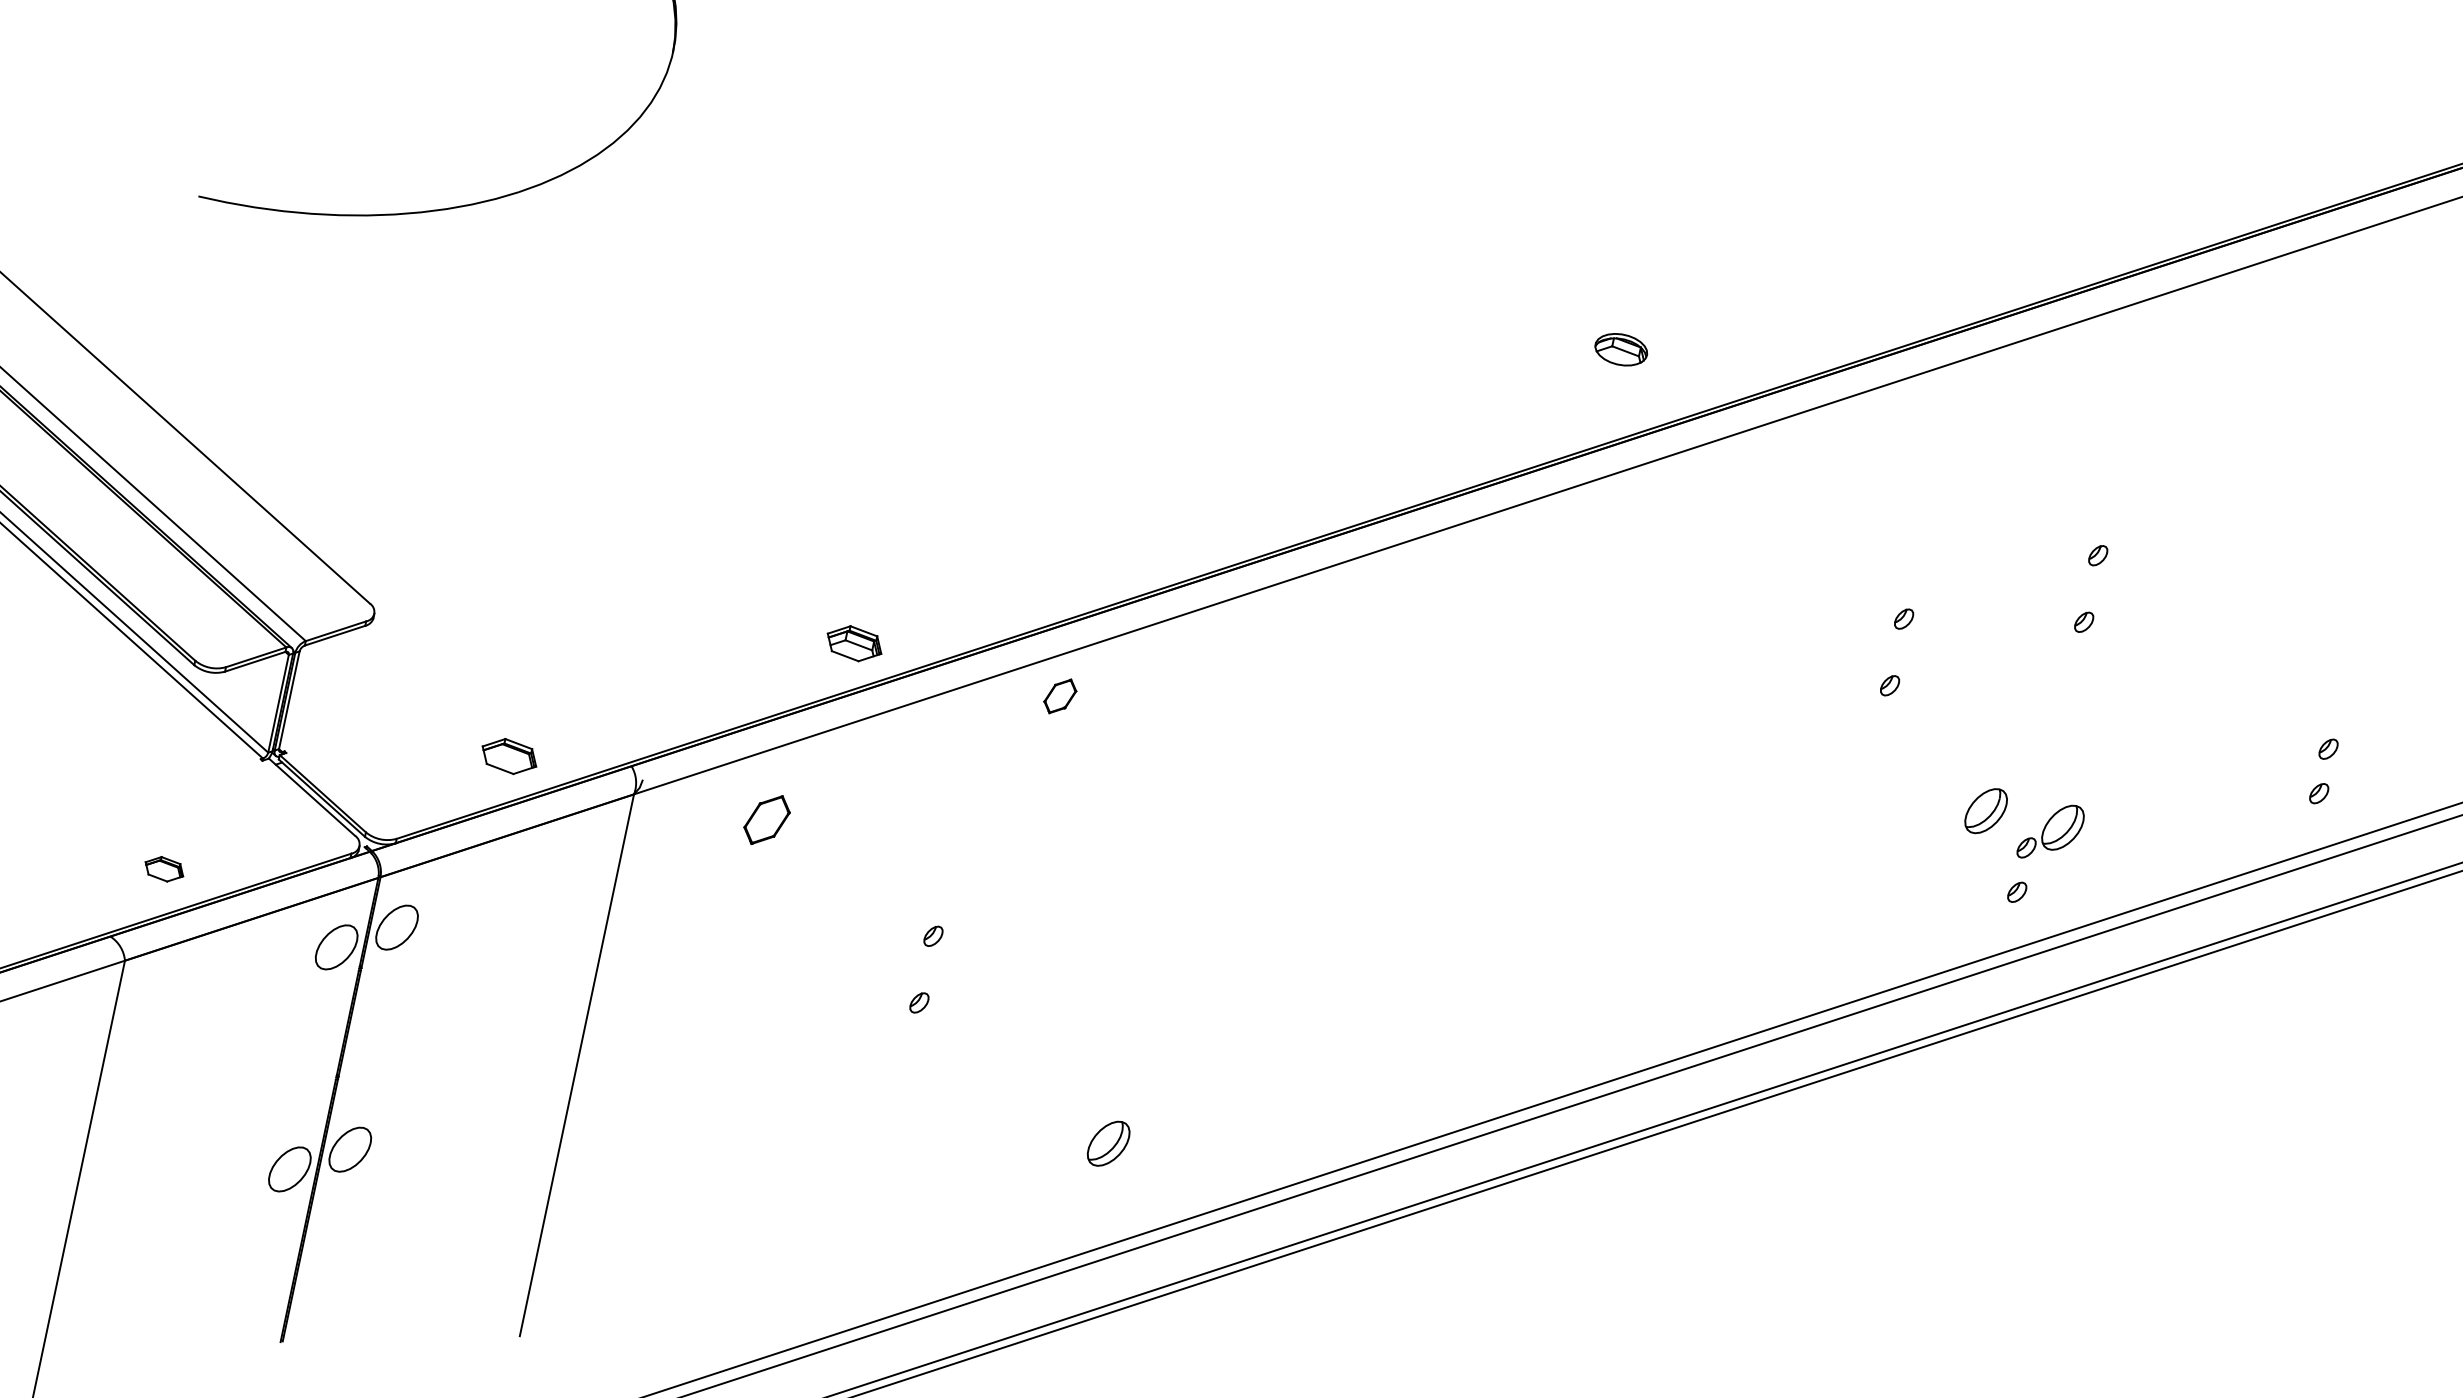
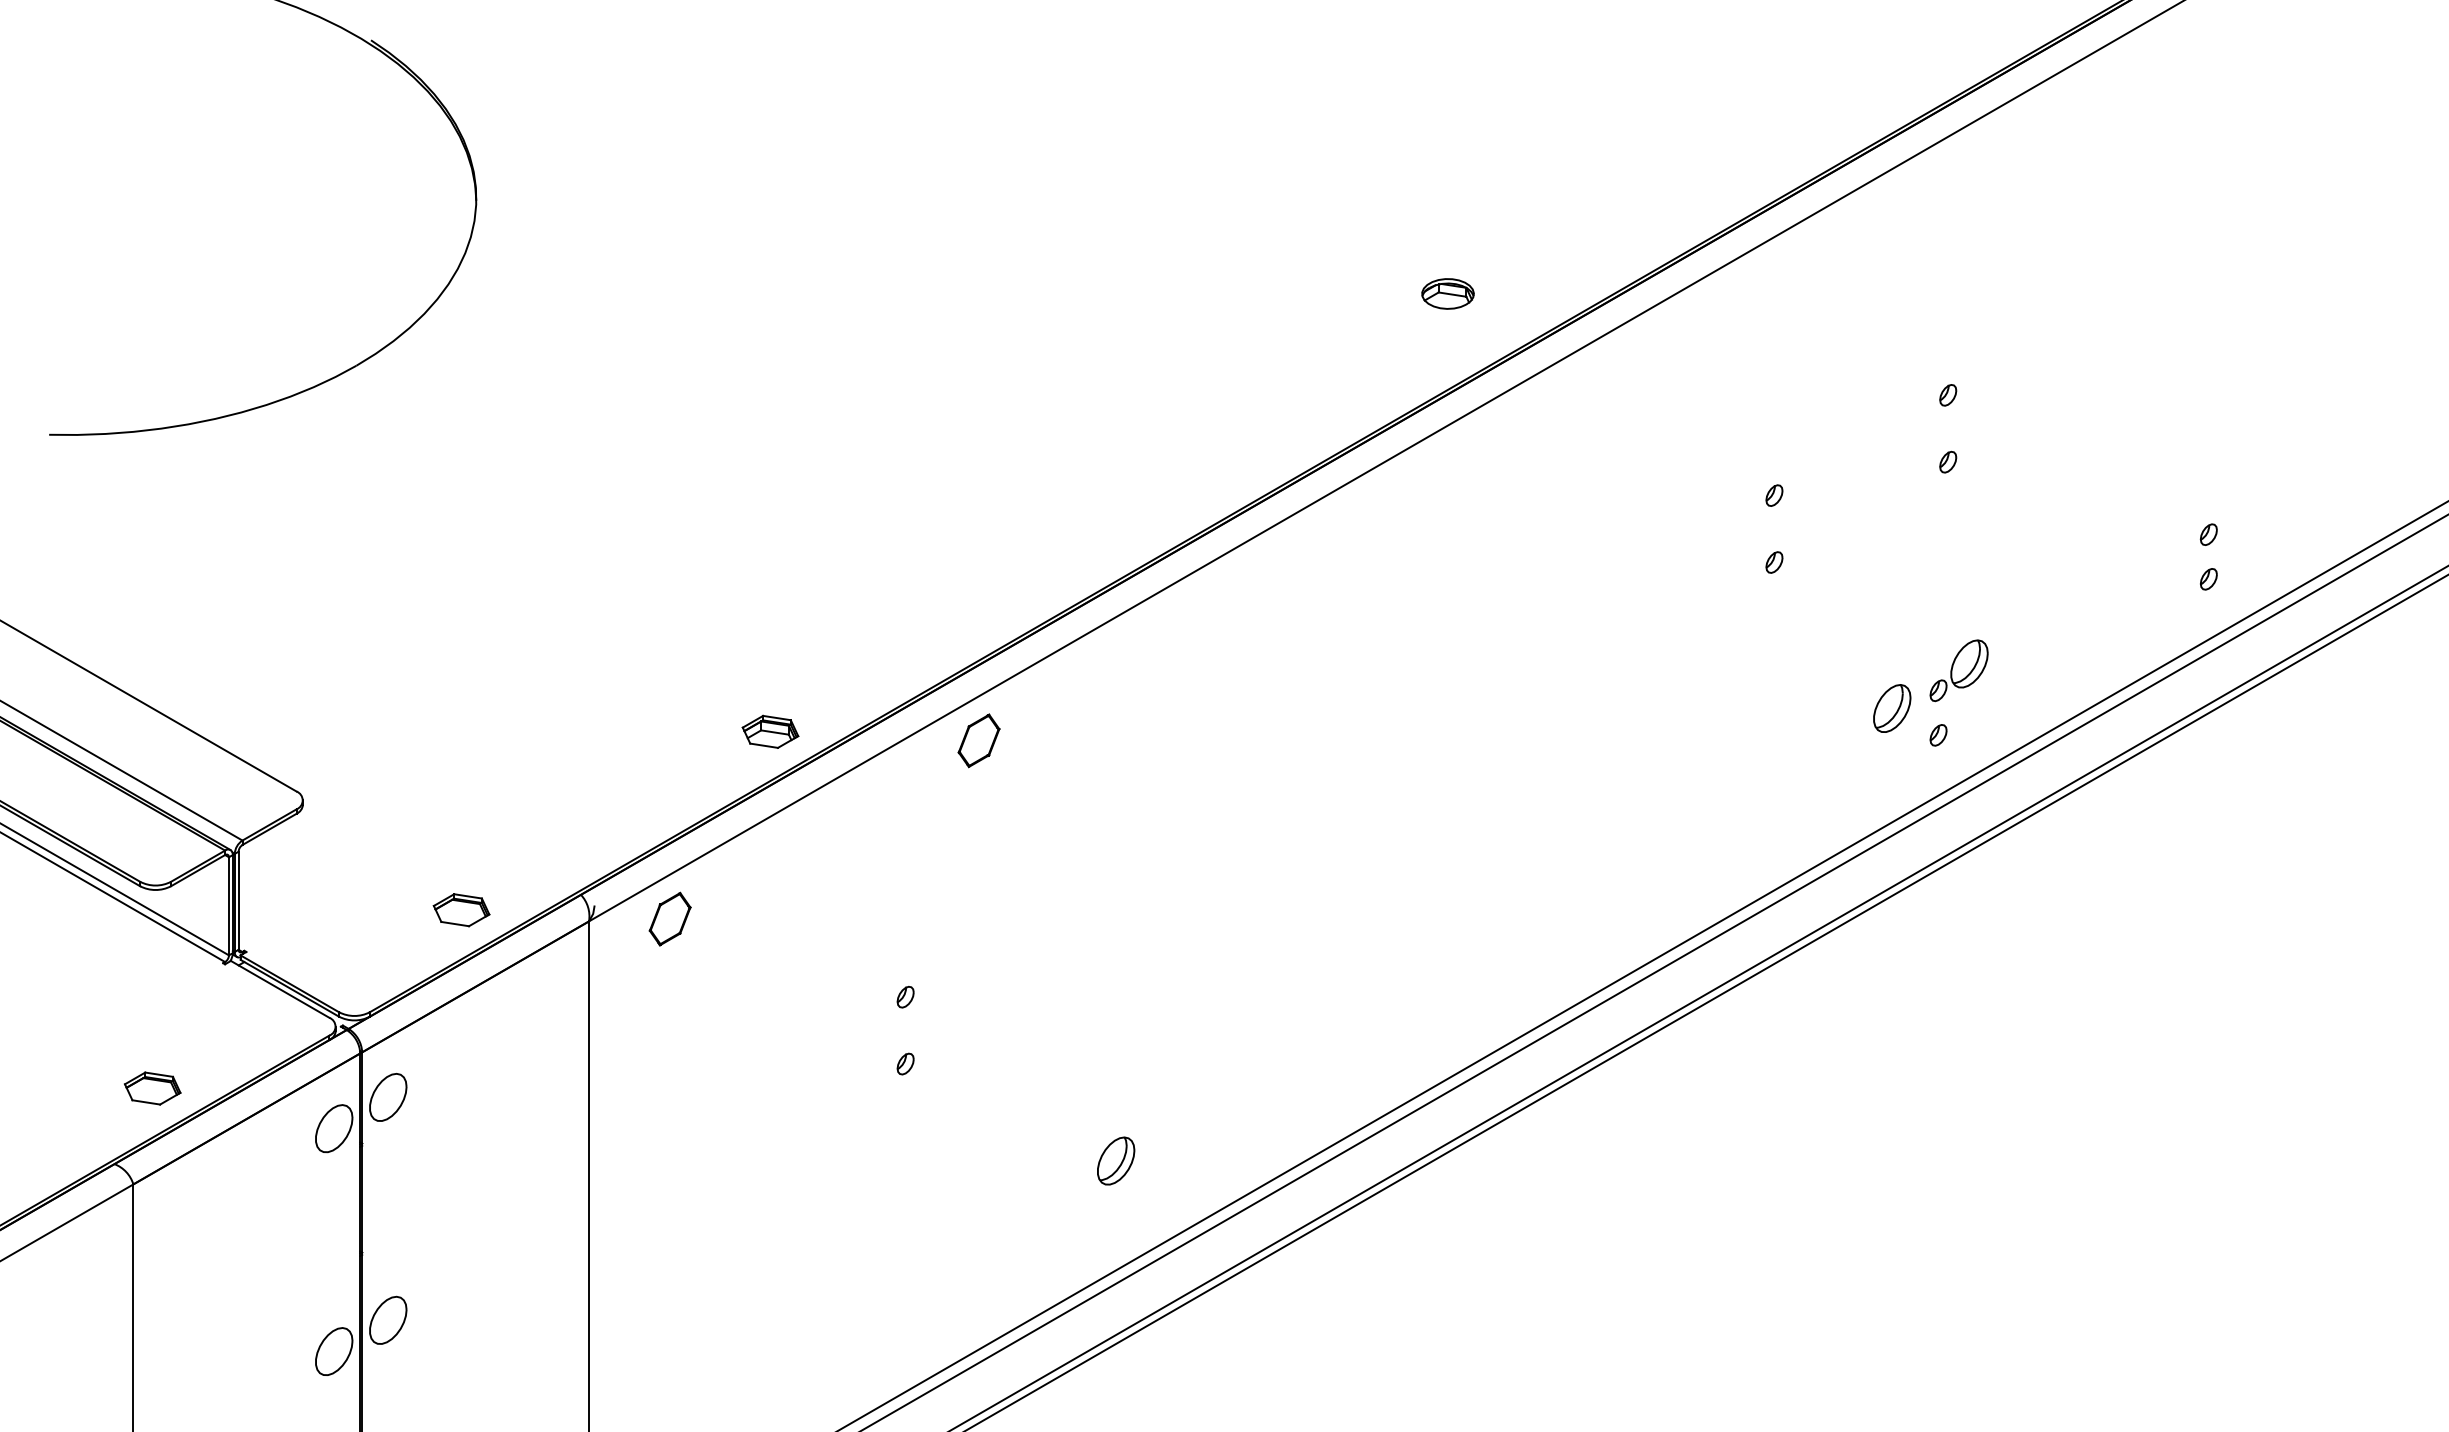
part: (1059, 695) -> (978, 740), size x1.43
part: (1986, 811) -> (1892, 708), moved
part: (766, 819) -> (669, 918), moved
part: (164, 869) -> (152, 1088), size x1.43

